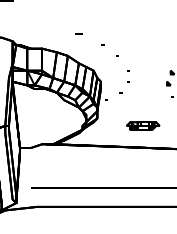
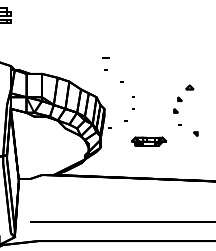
part: (78, 33) -> (105, 57), moved
part: (142, 125) -> (148, 141), moved

